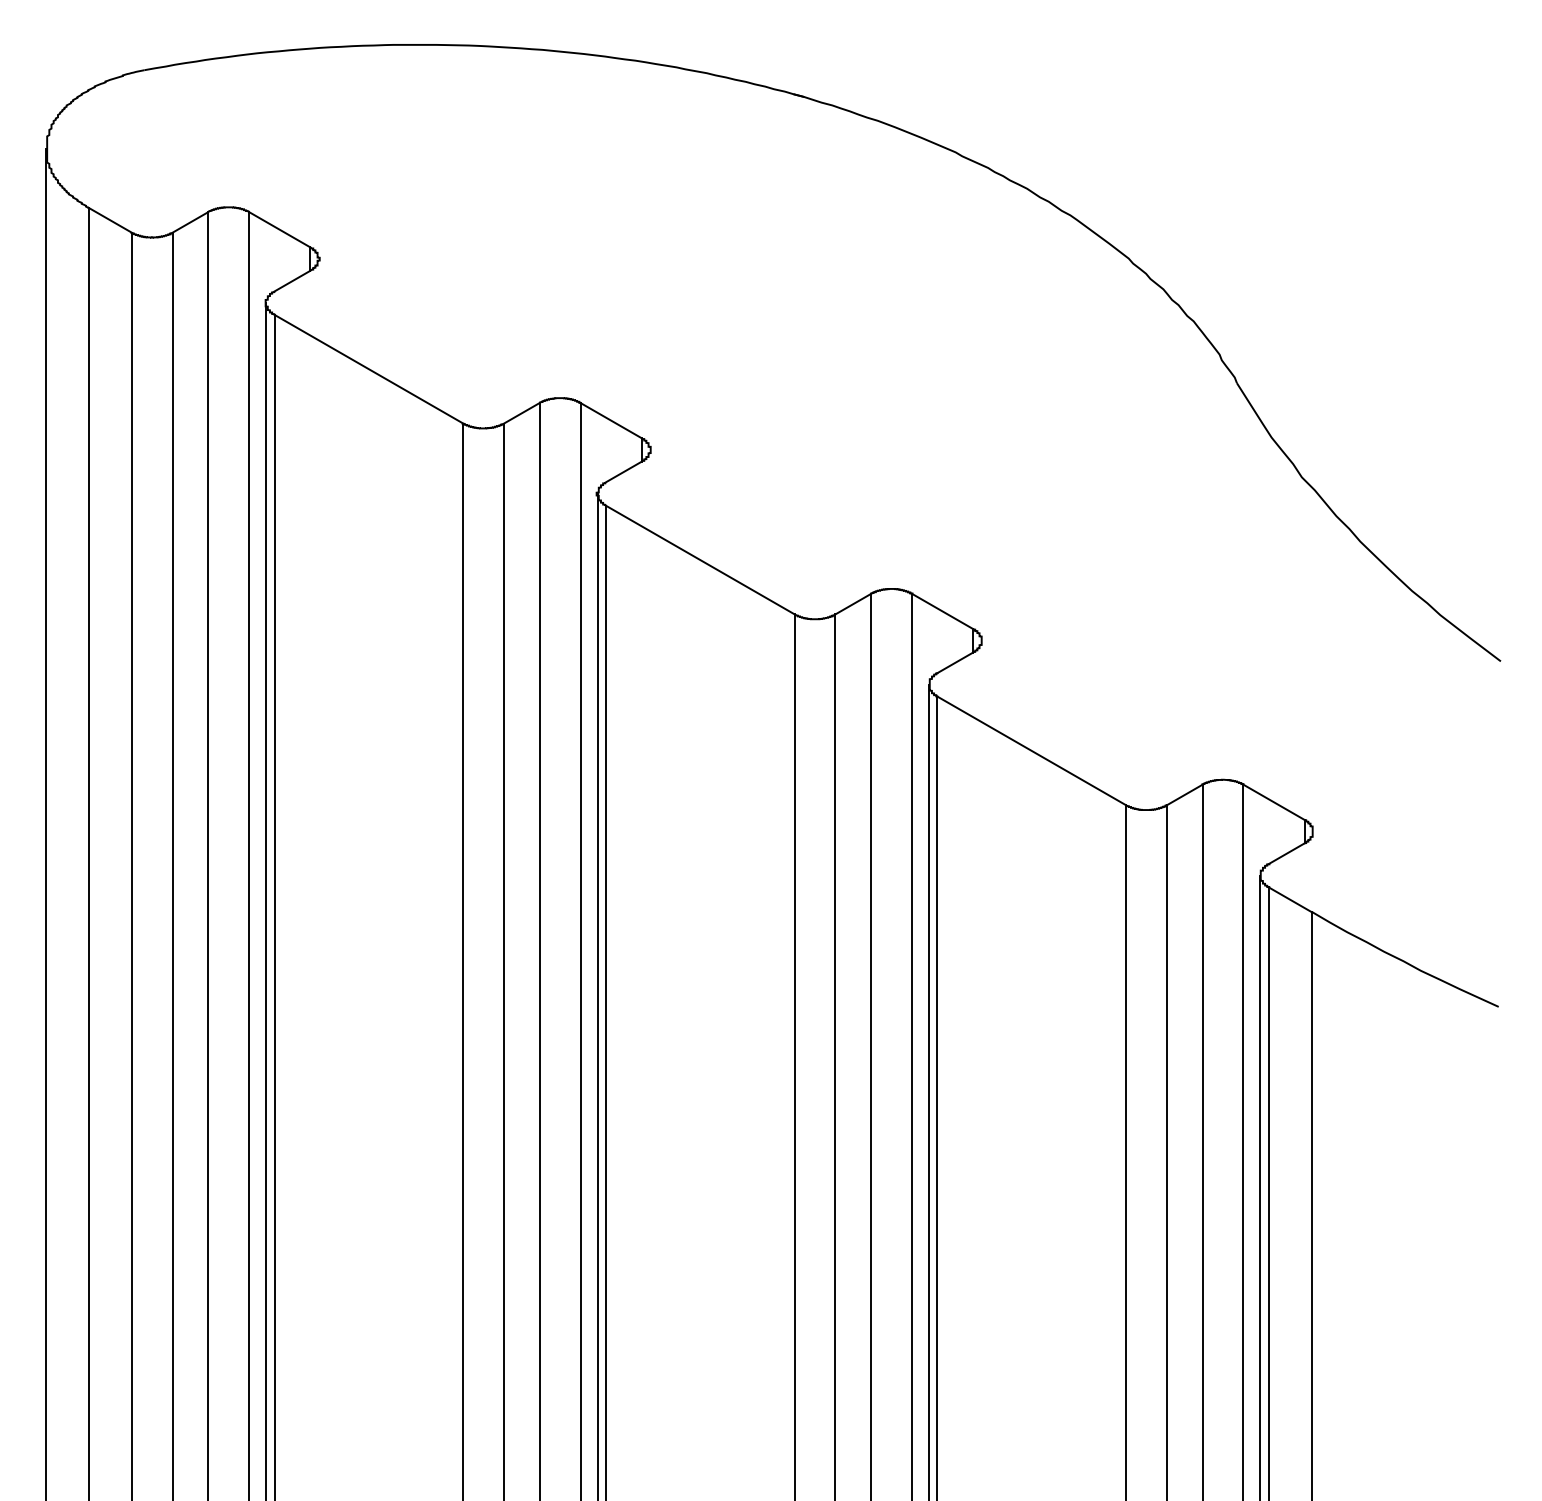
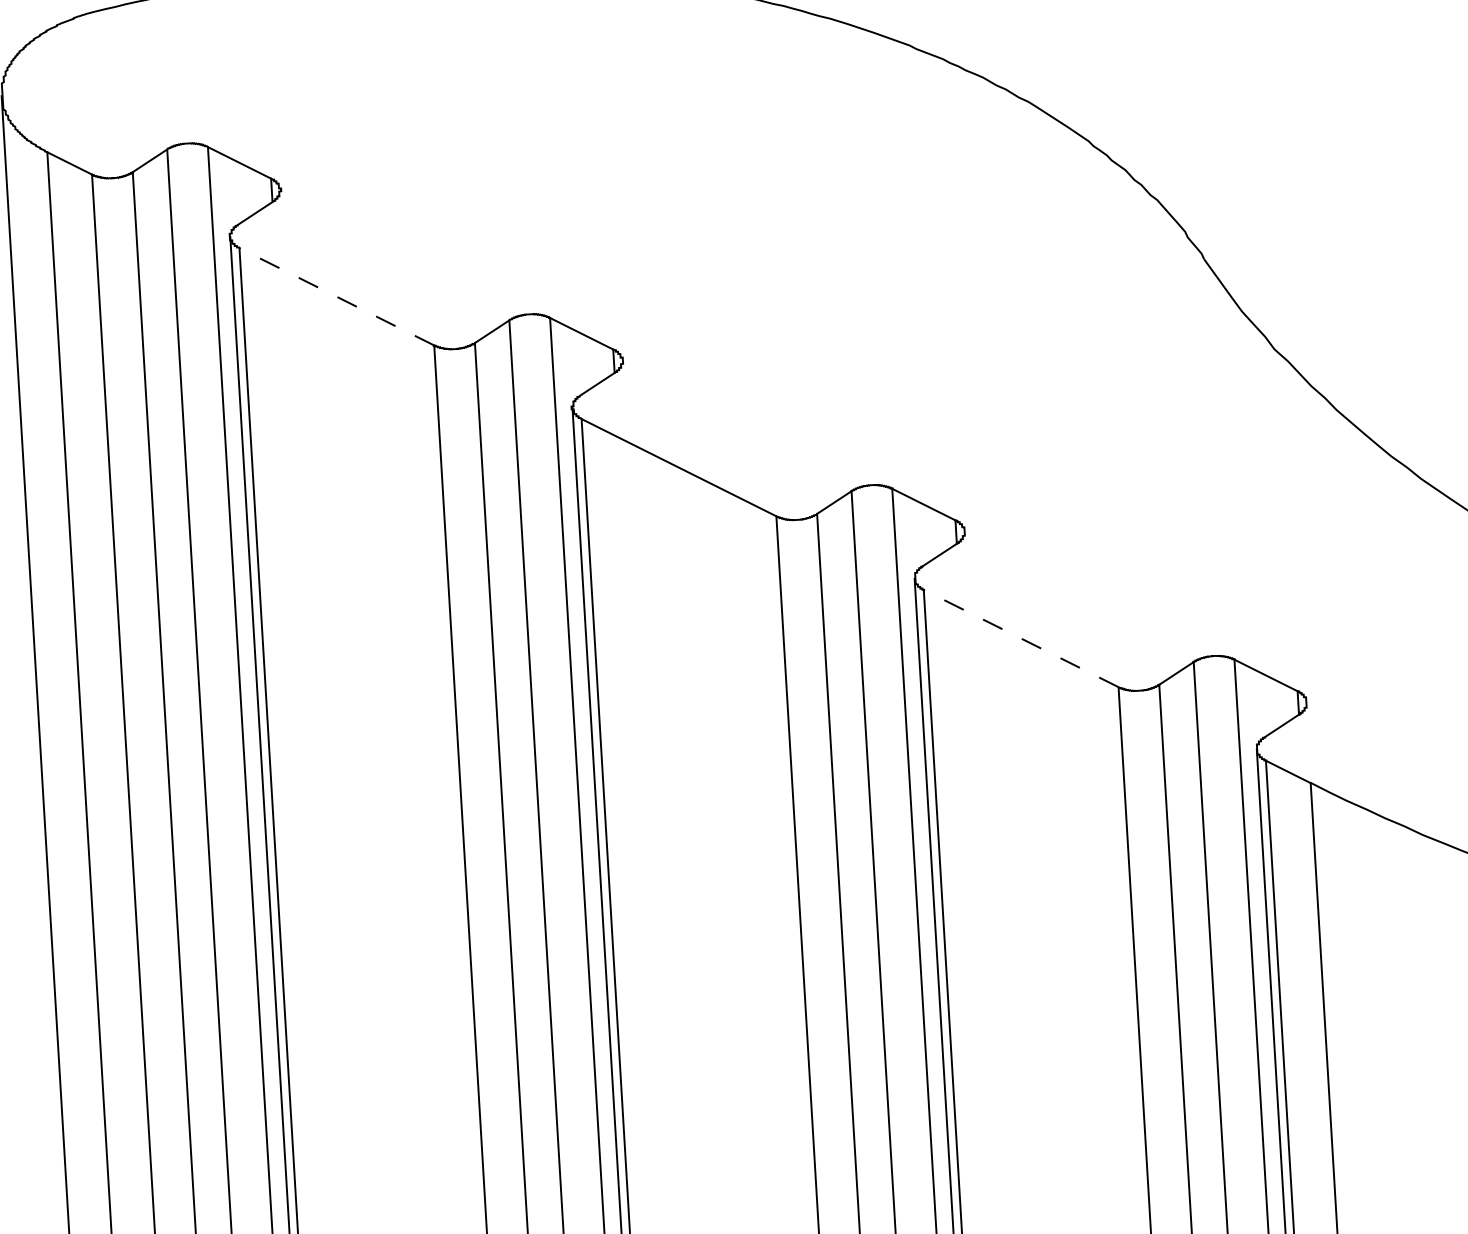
line: (368, 369) -> (336, 297), solid -> dashed
line: (1031, 750) -> (1020, 638), solid -> dashed

